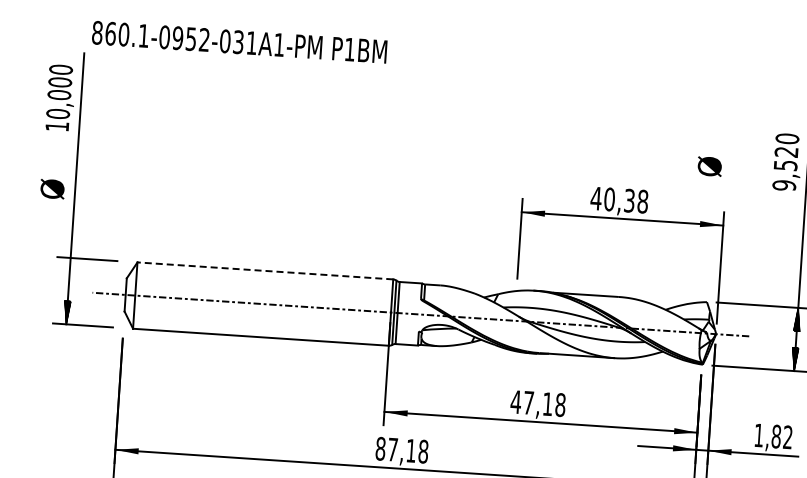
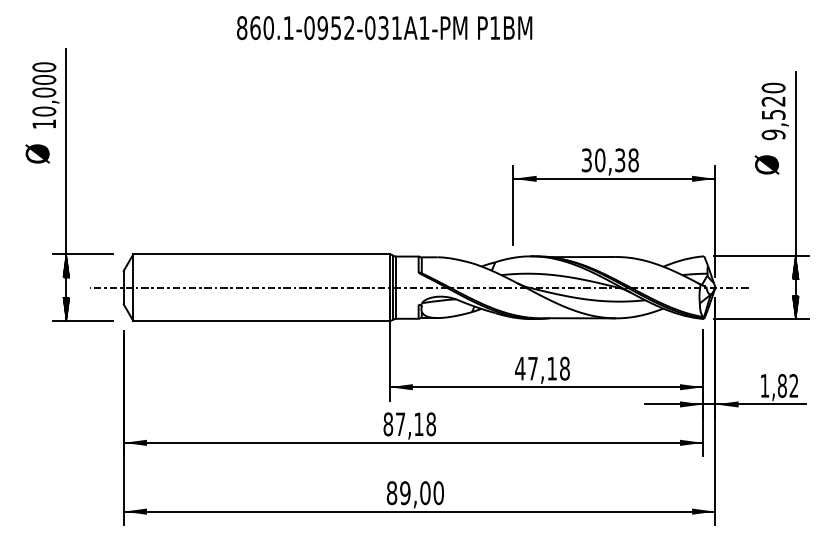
text: (239, 42) -> (384, 28), moved
text: (709, 166) -> (766, 164), moved
text: (52, 188) -> (37, 153), moved
text: (595, 198) -> (586, 160), 40,38 -> 30,38
hatch: (70, 269) -> (66, 265), added
line: (264, 270) -> (260, 254), dashed -> solid

